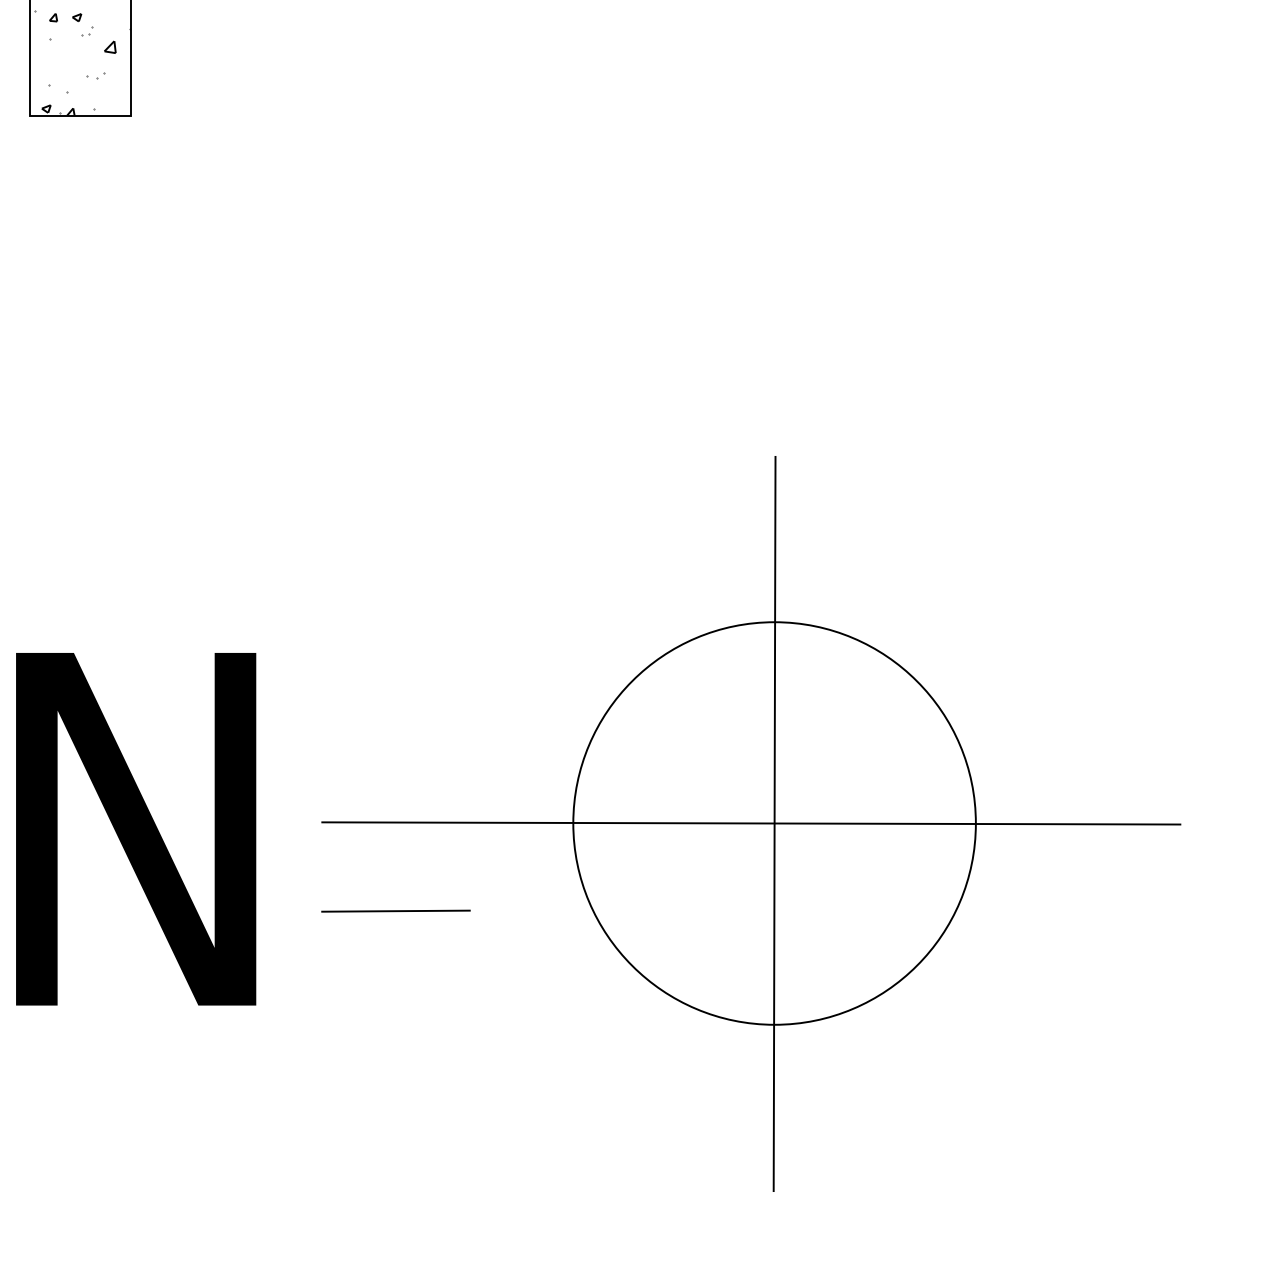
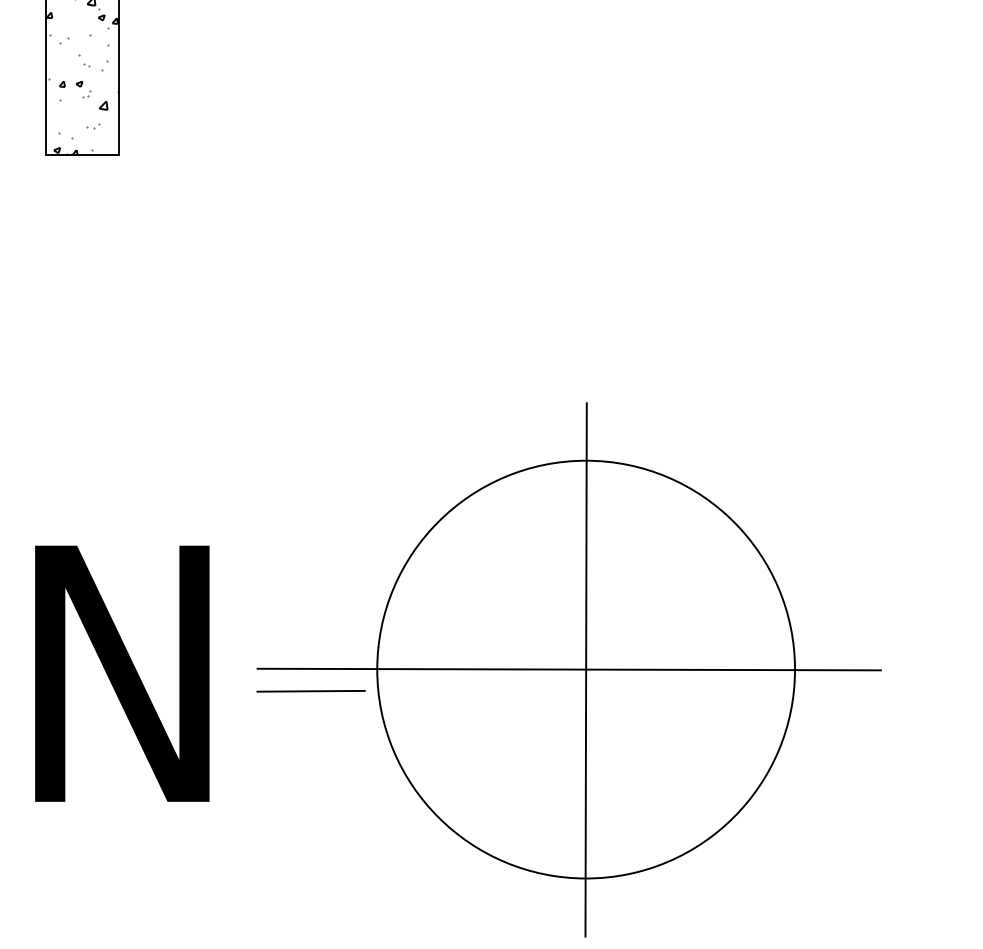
circle: (775, 823) -> (586, 669), size x1.43
line: (395, 911) -> (310, 691), moved

